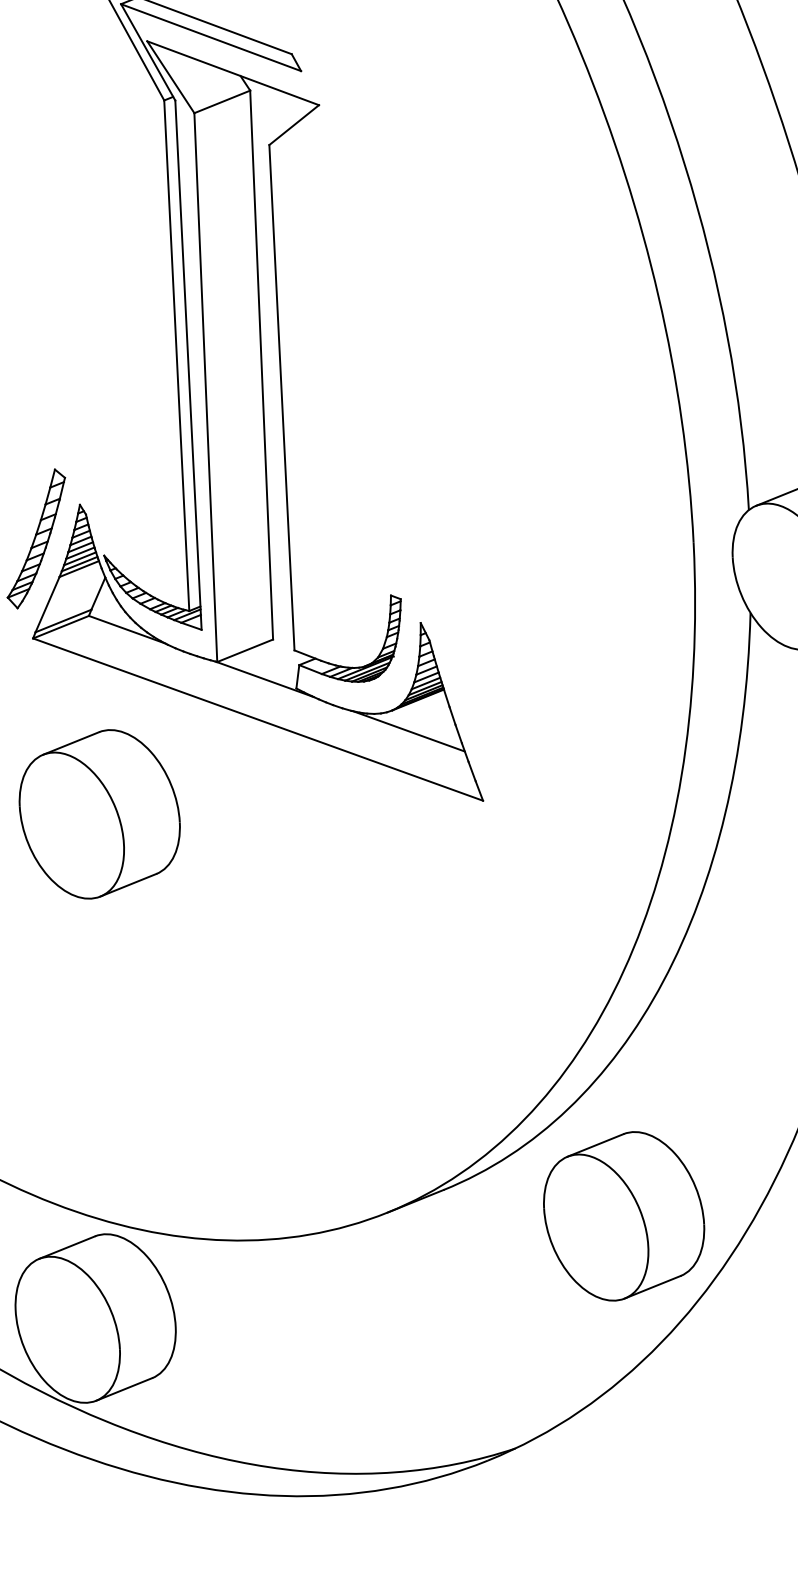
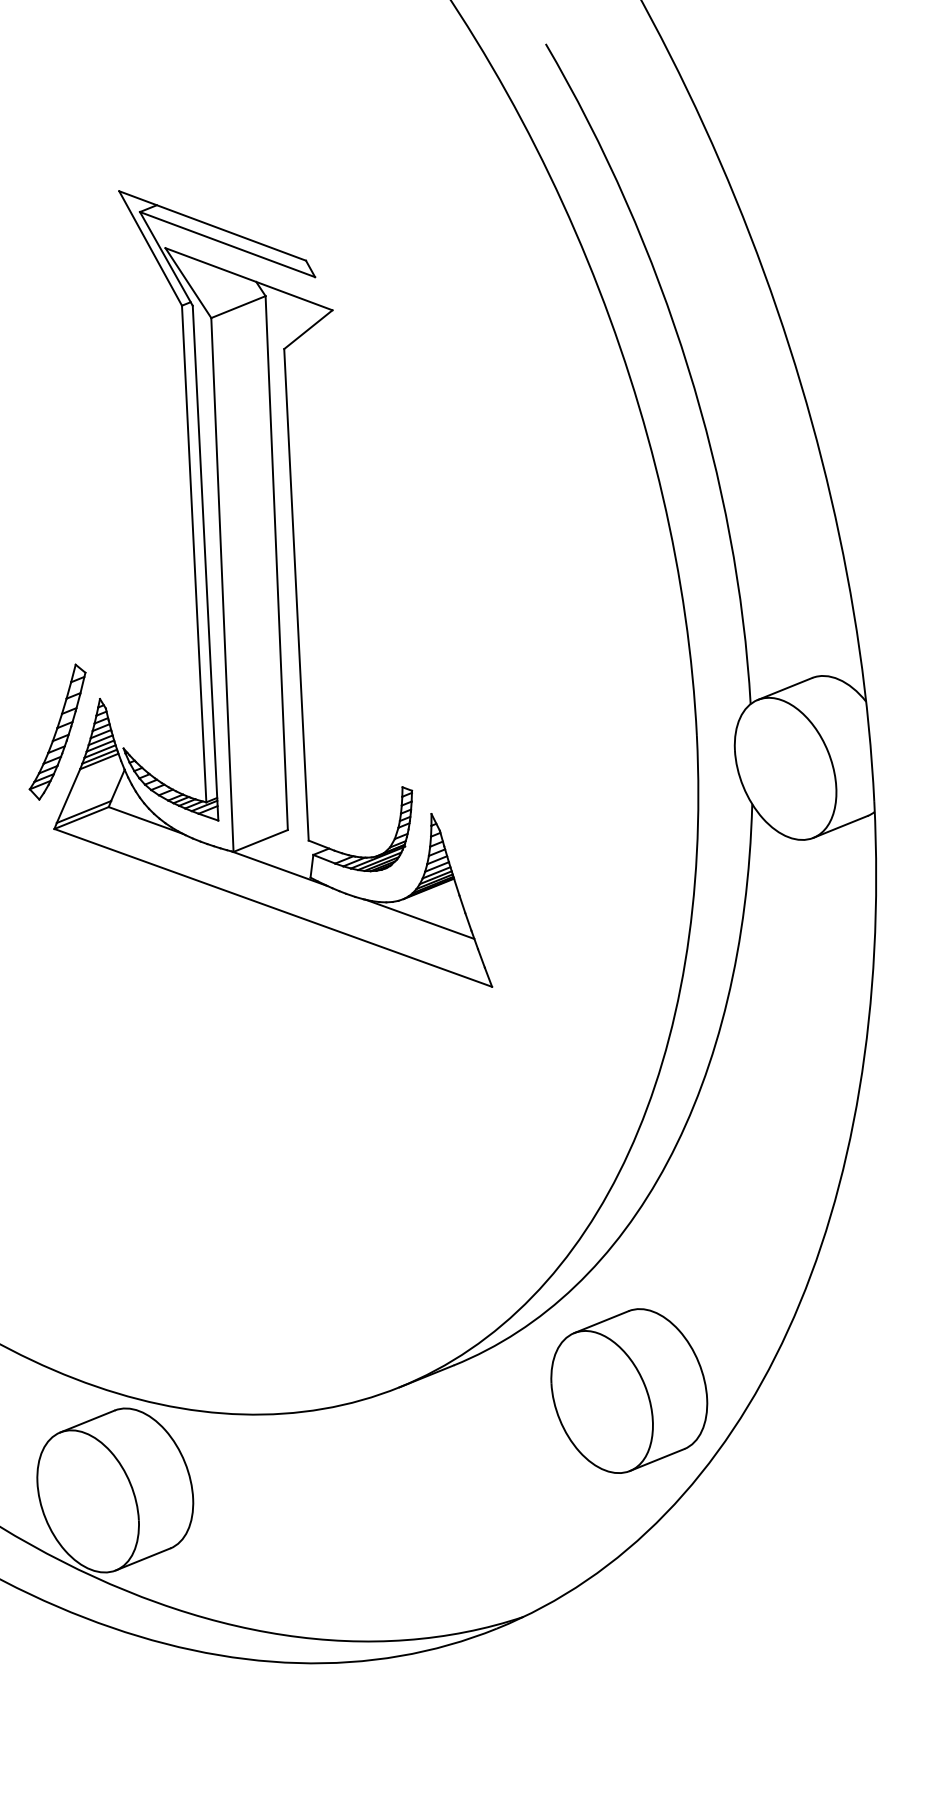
part: (99, 813) -> (119, 999), removed

